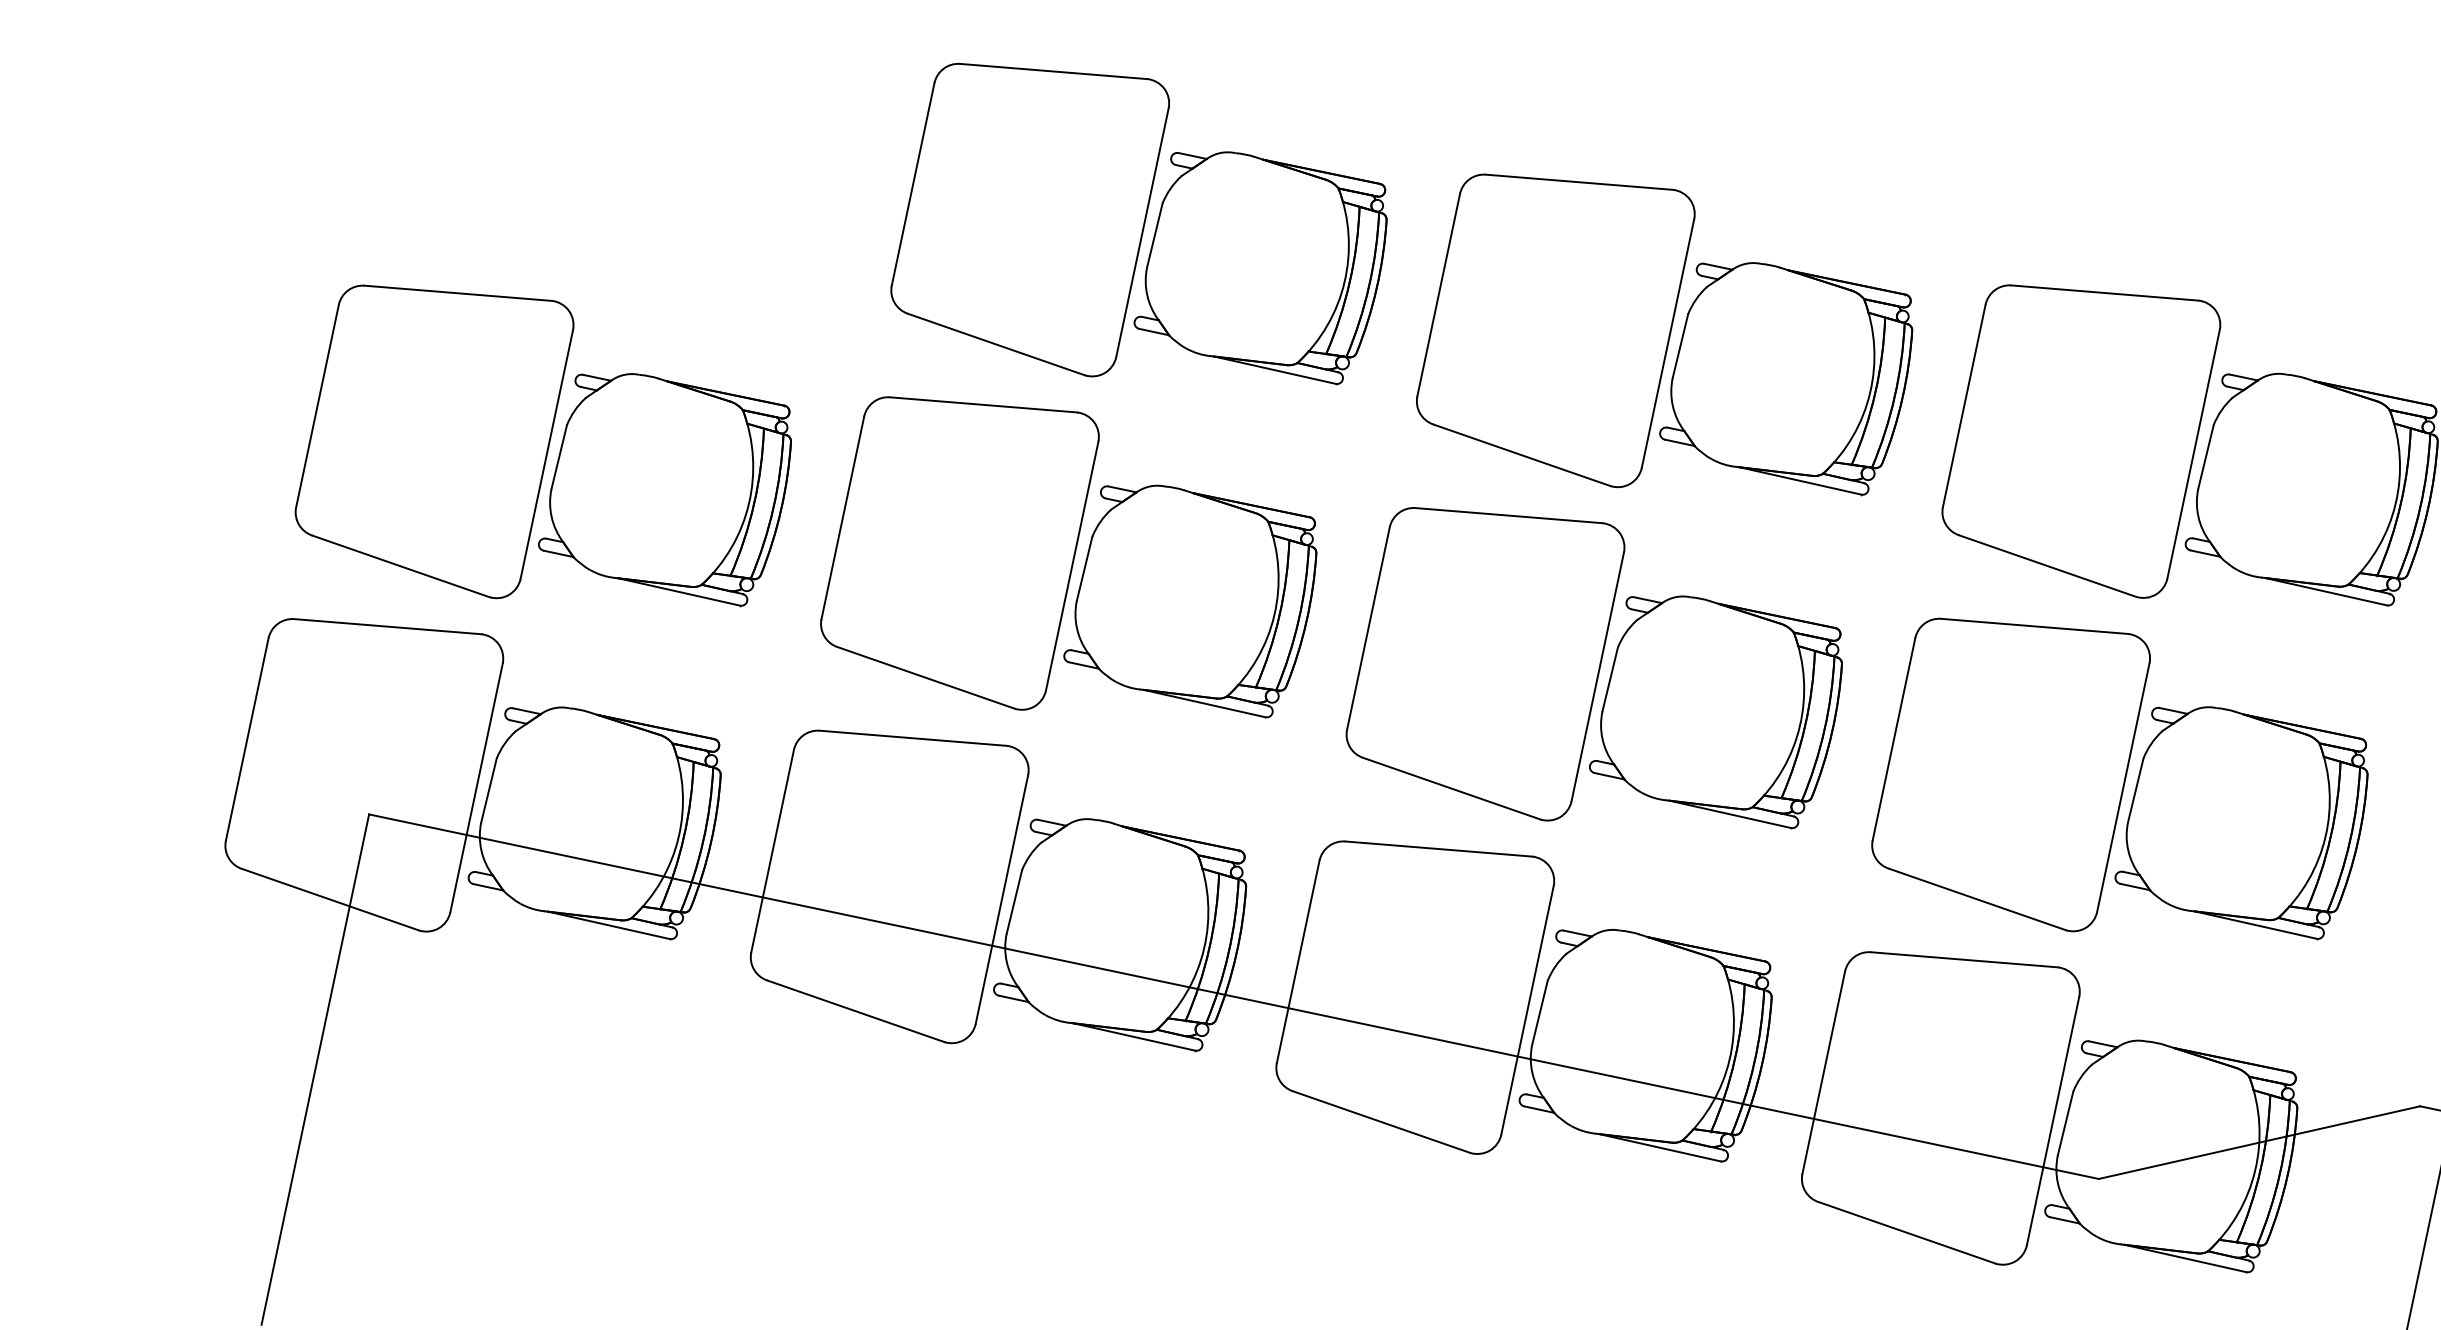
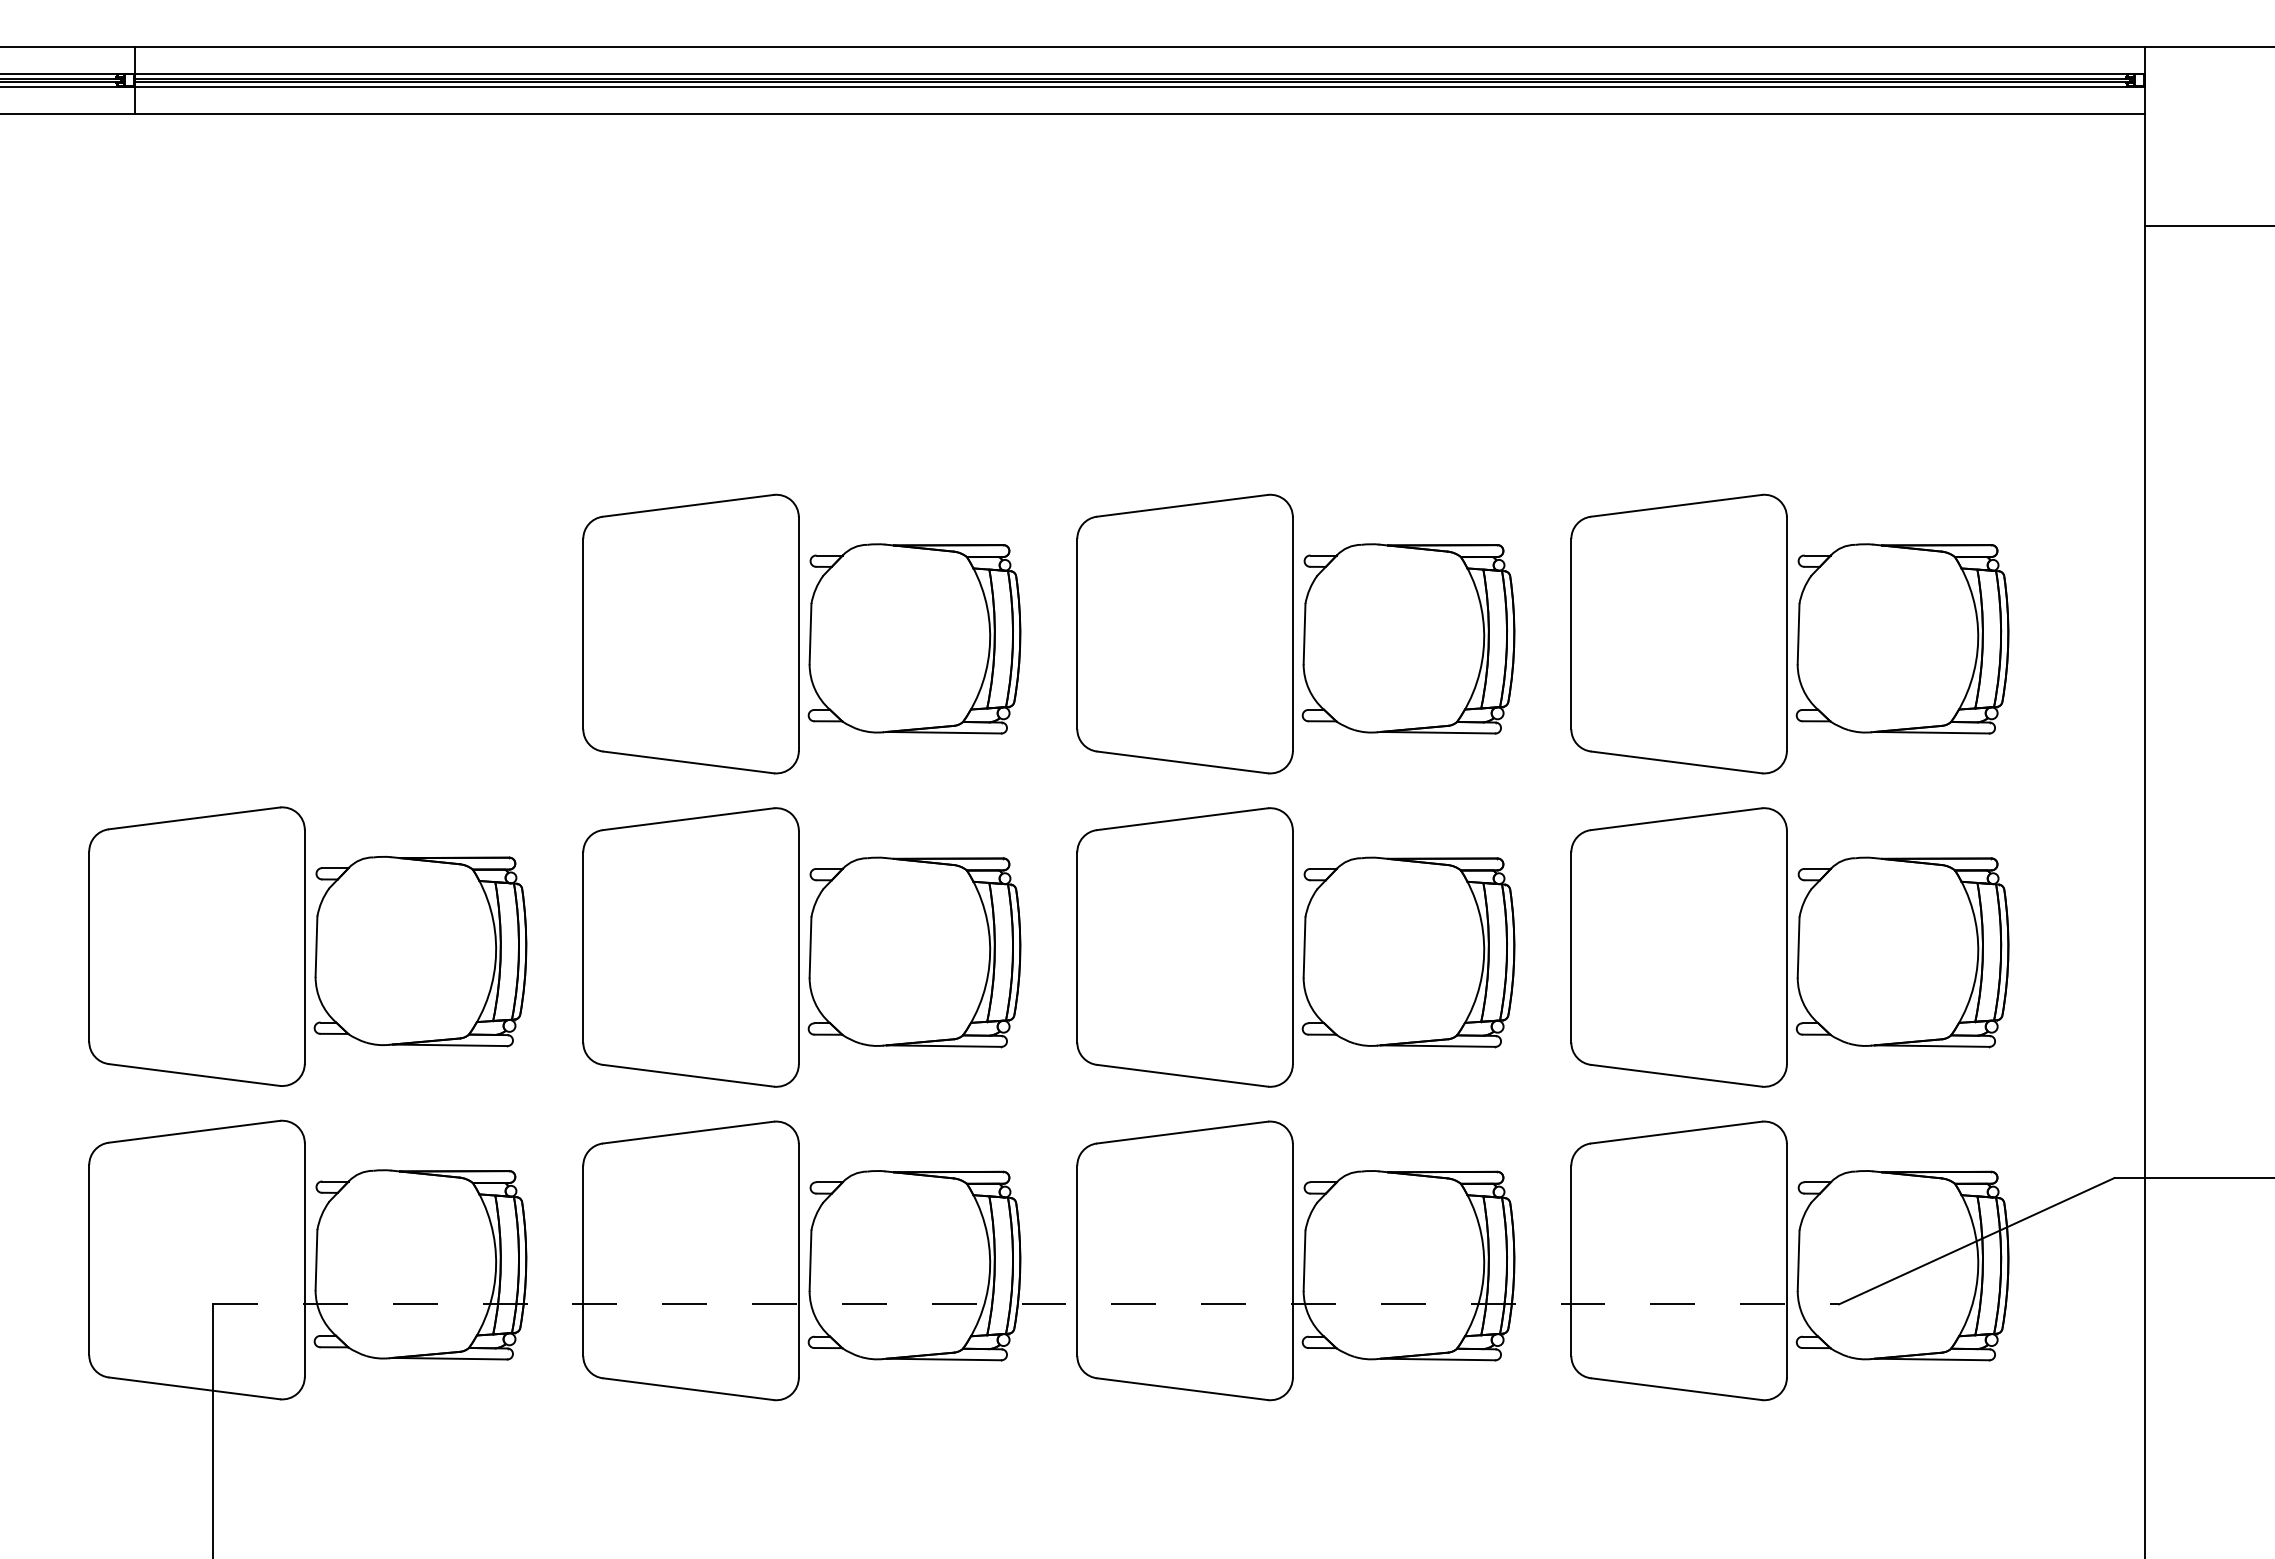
line: (1234, 996) -> (1026, 1304), solid -> dashed

